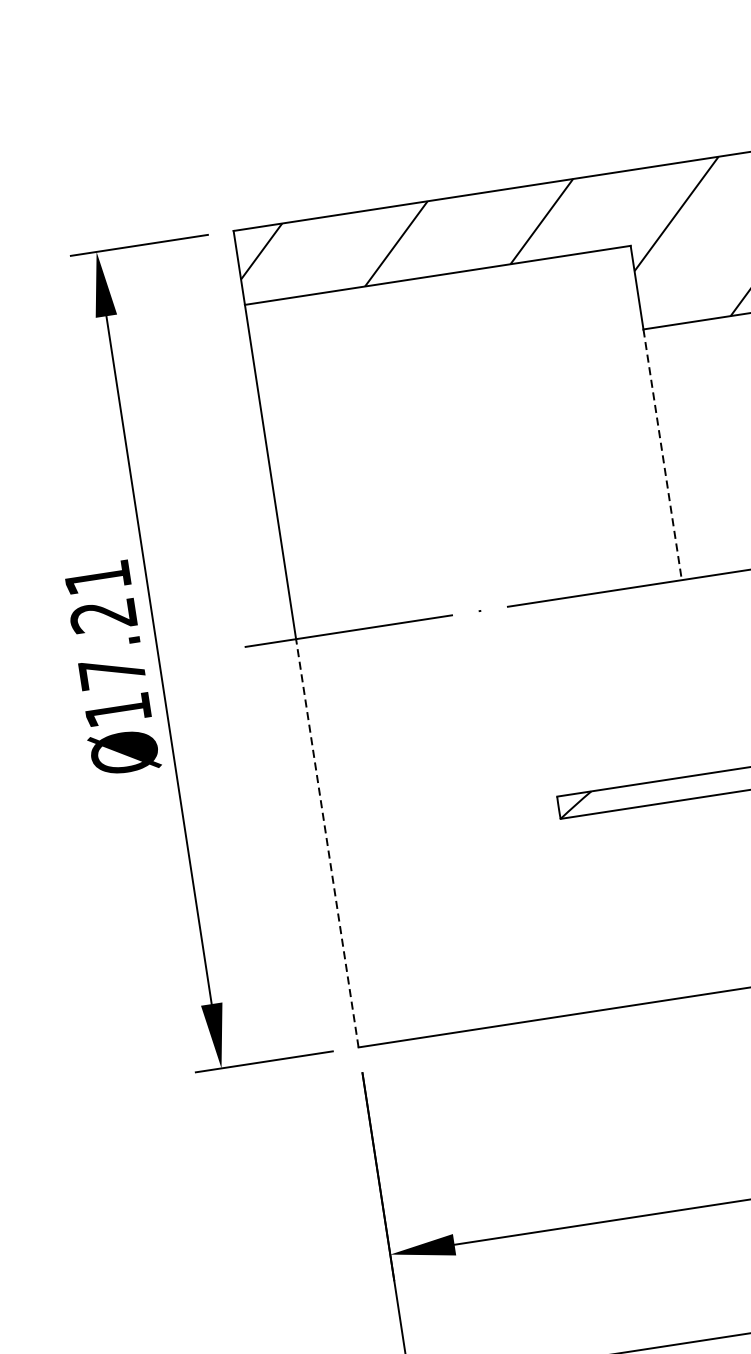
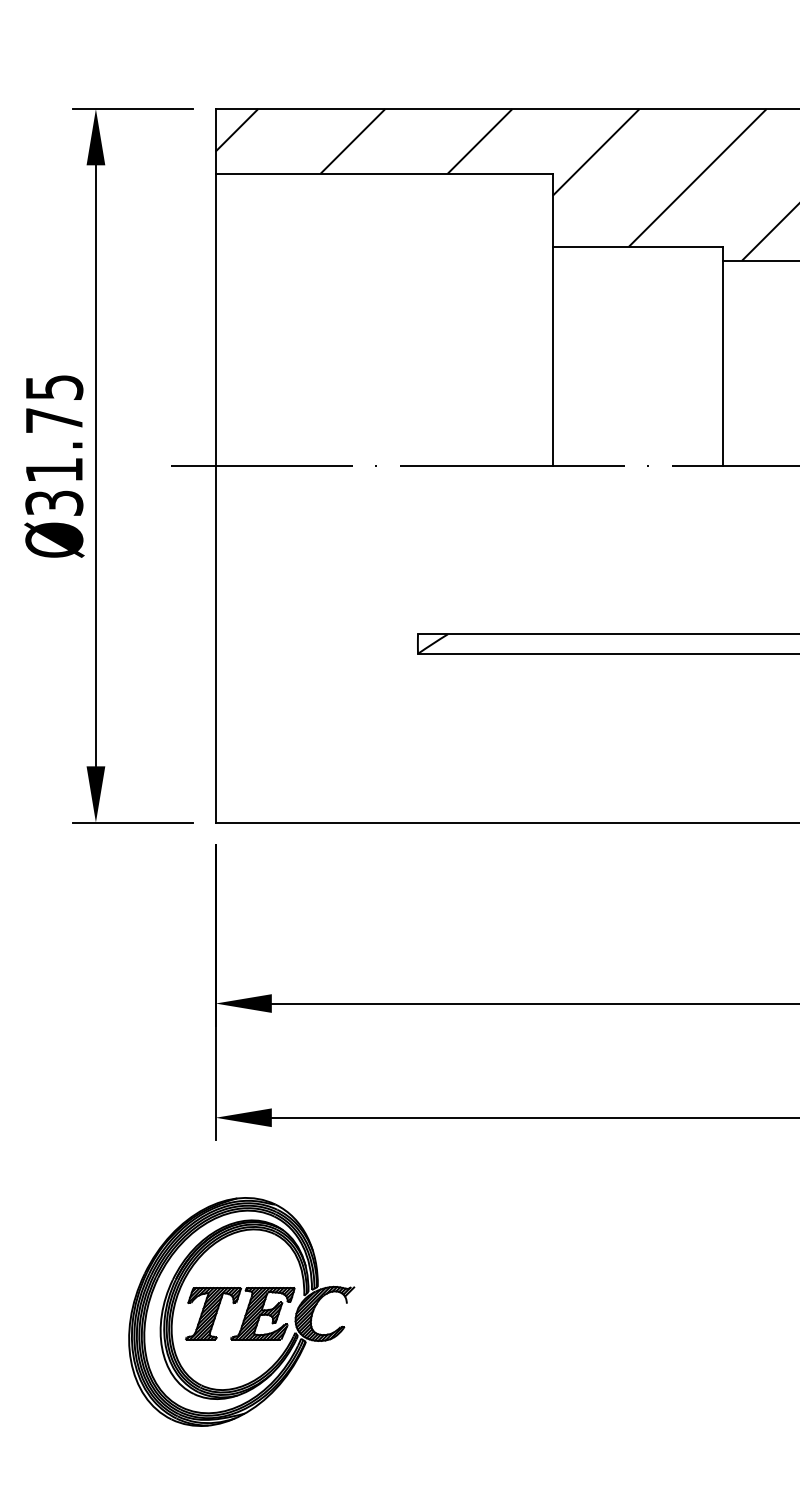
line: (662, 455) -> (552, 356), dashed -> solid
text: (108, 644) -> (54, 445), Ø17.21 -> Ø31.75
line: (327, 842) -> (215, 643), dashed -> solid

